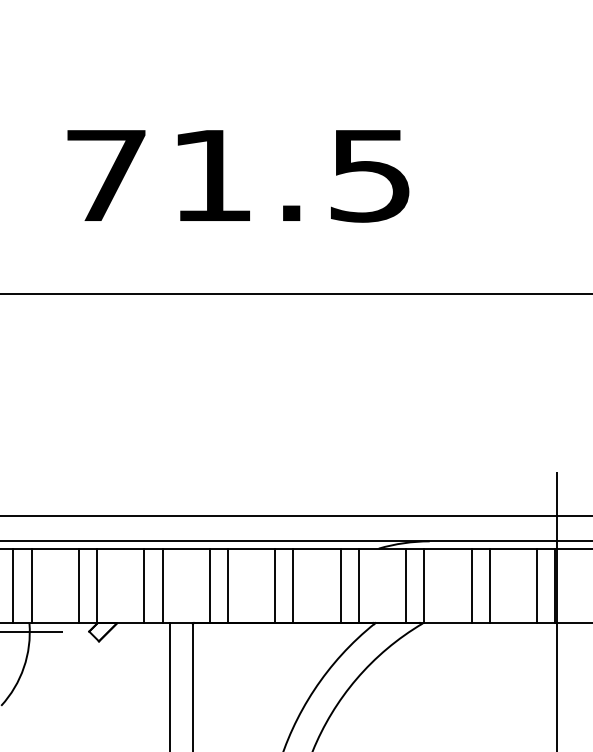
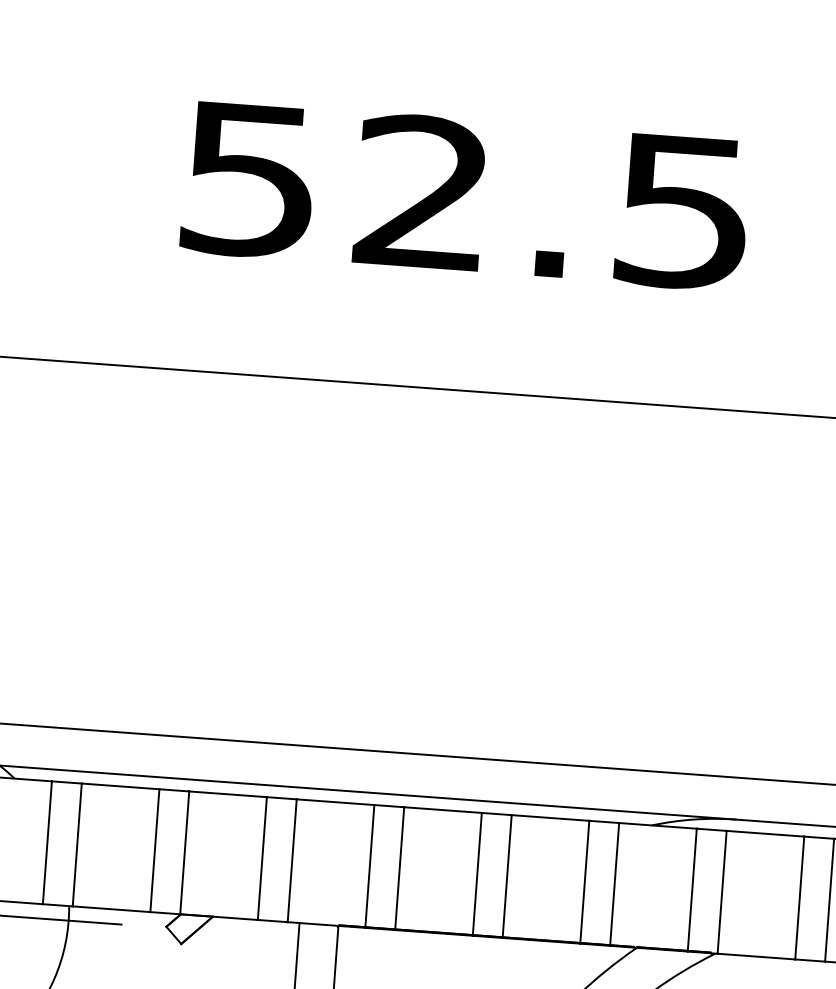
text: (157, 175) -> (333, 185), 71.5 -> 52.5

